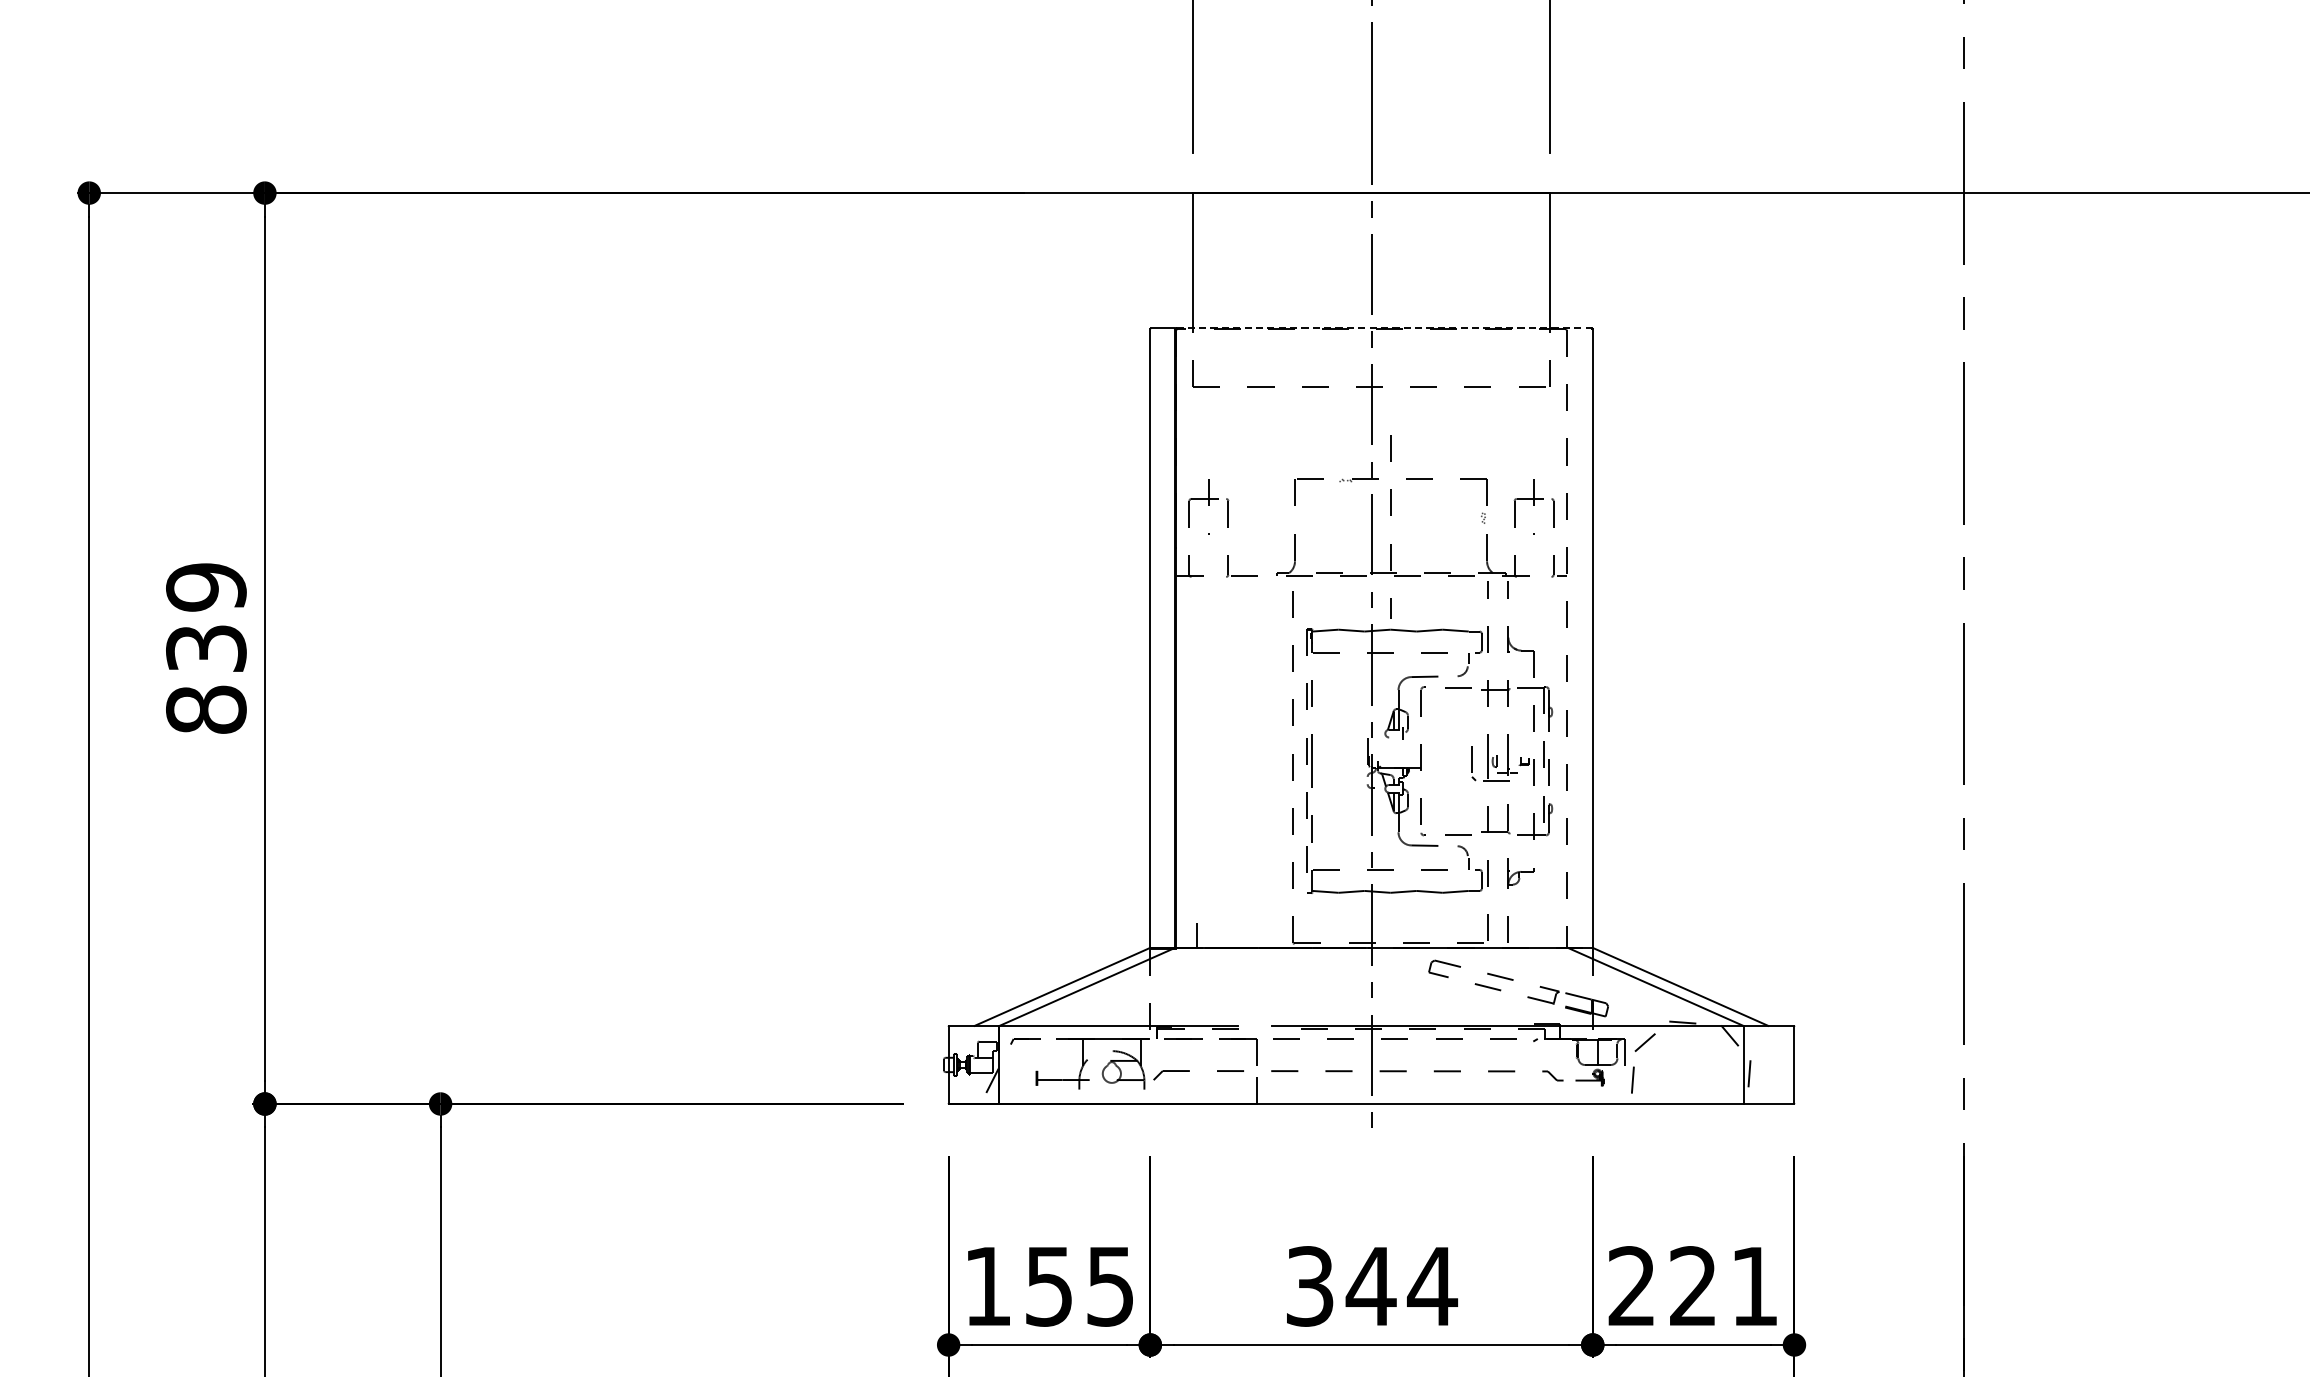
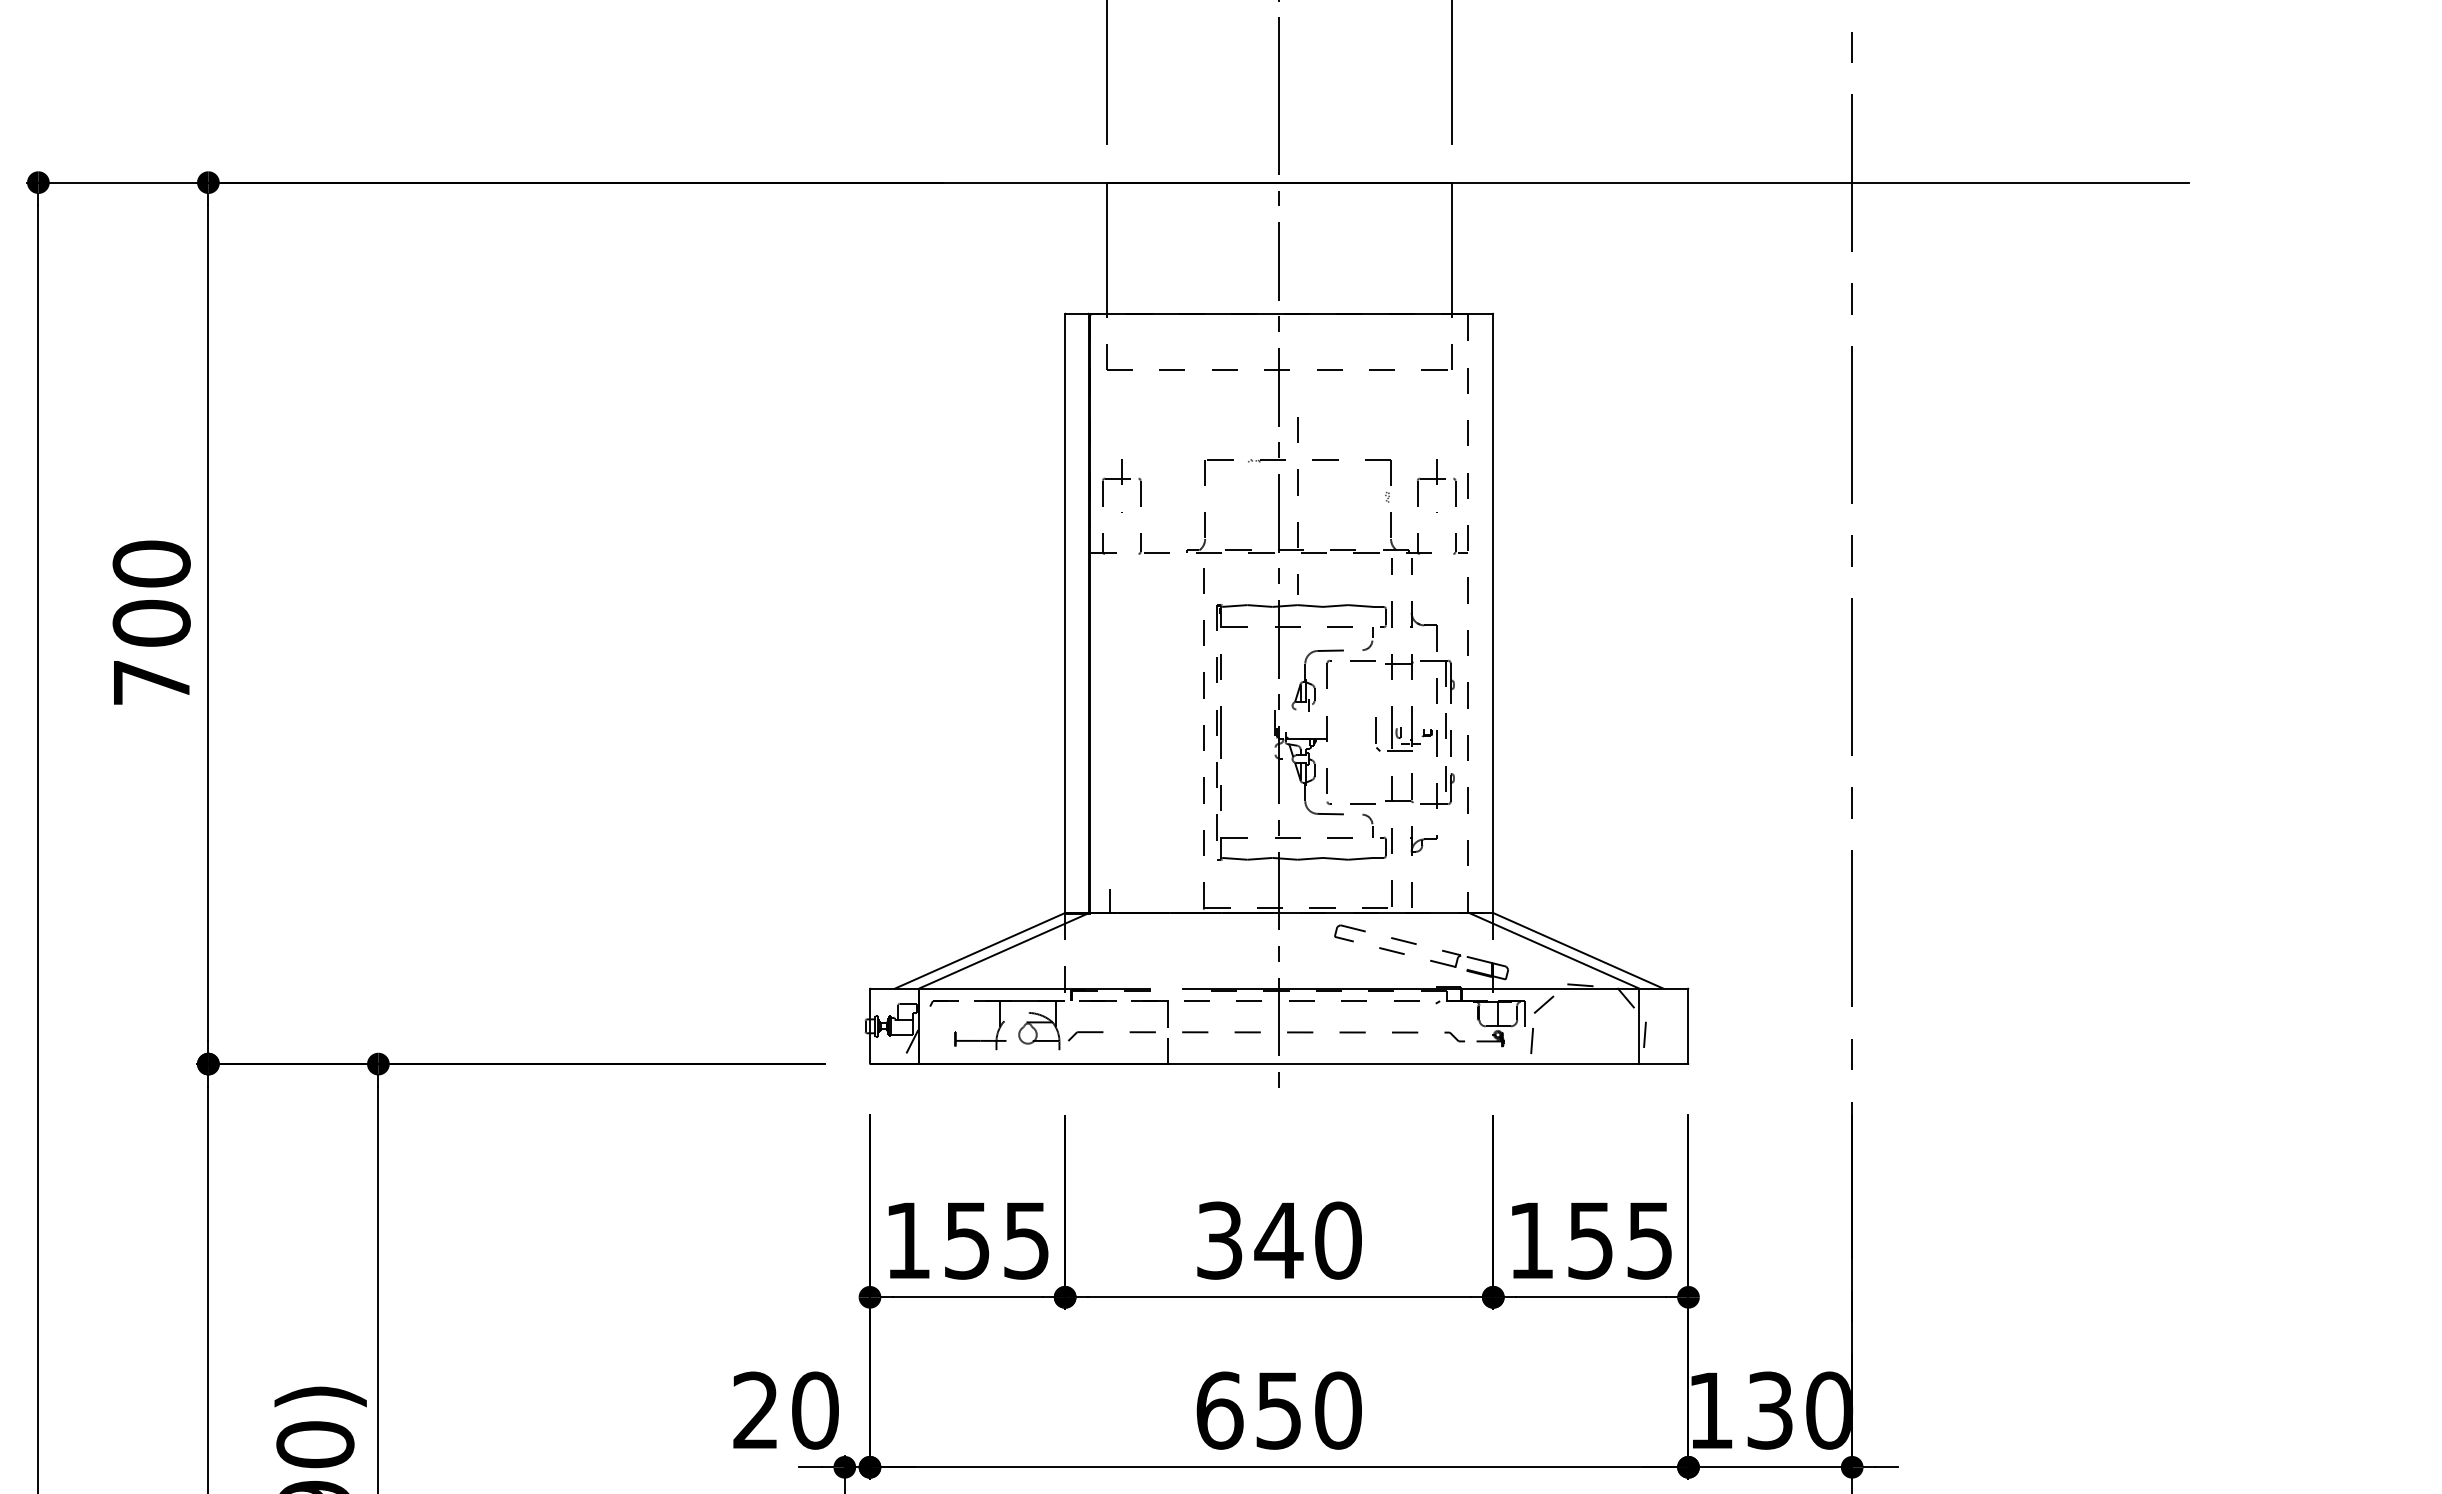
line: (1384, 328) -> (1291, 313), dashed -> solid
text: (206, 647) -> (151, 622), 839 -> 700
text: (1431, 1286) -> (1337, 1240), 344 -> 340
text: (1692, 1286) -> (1589, 1240), 221 -> 155

